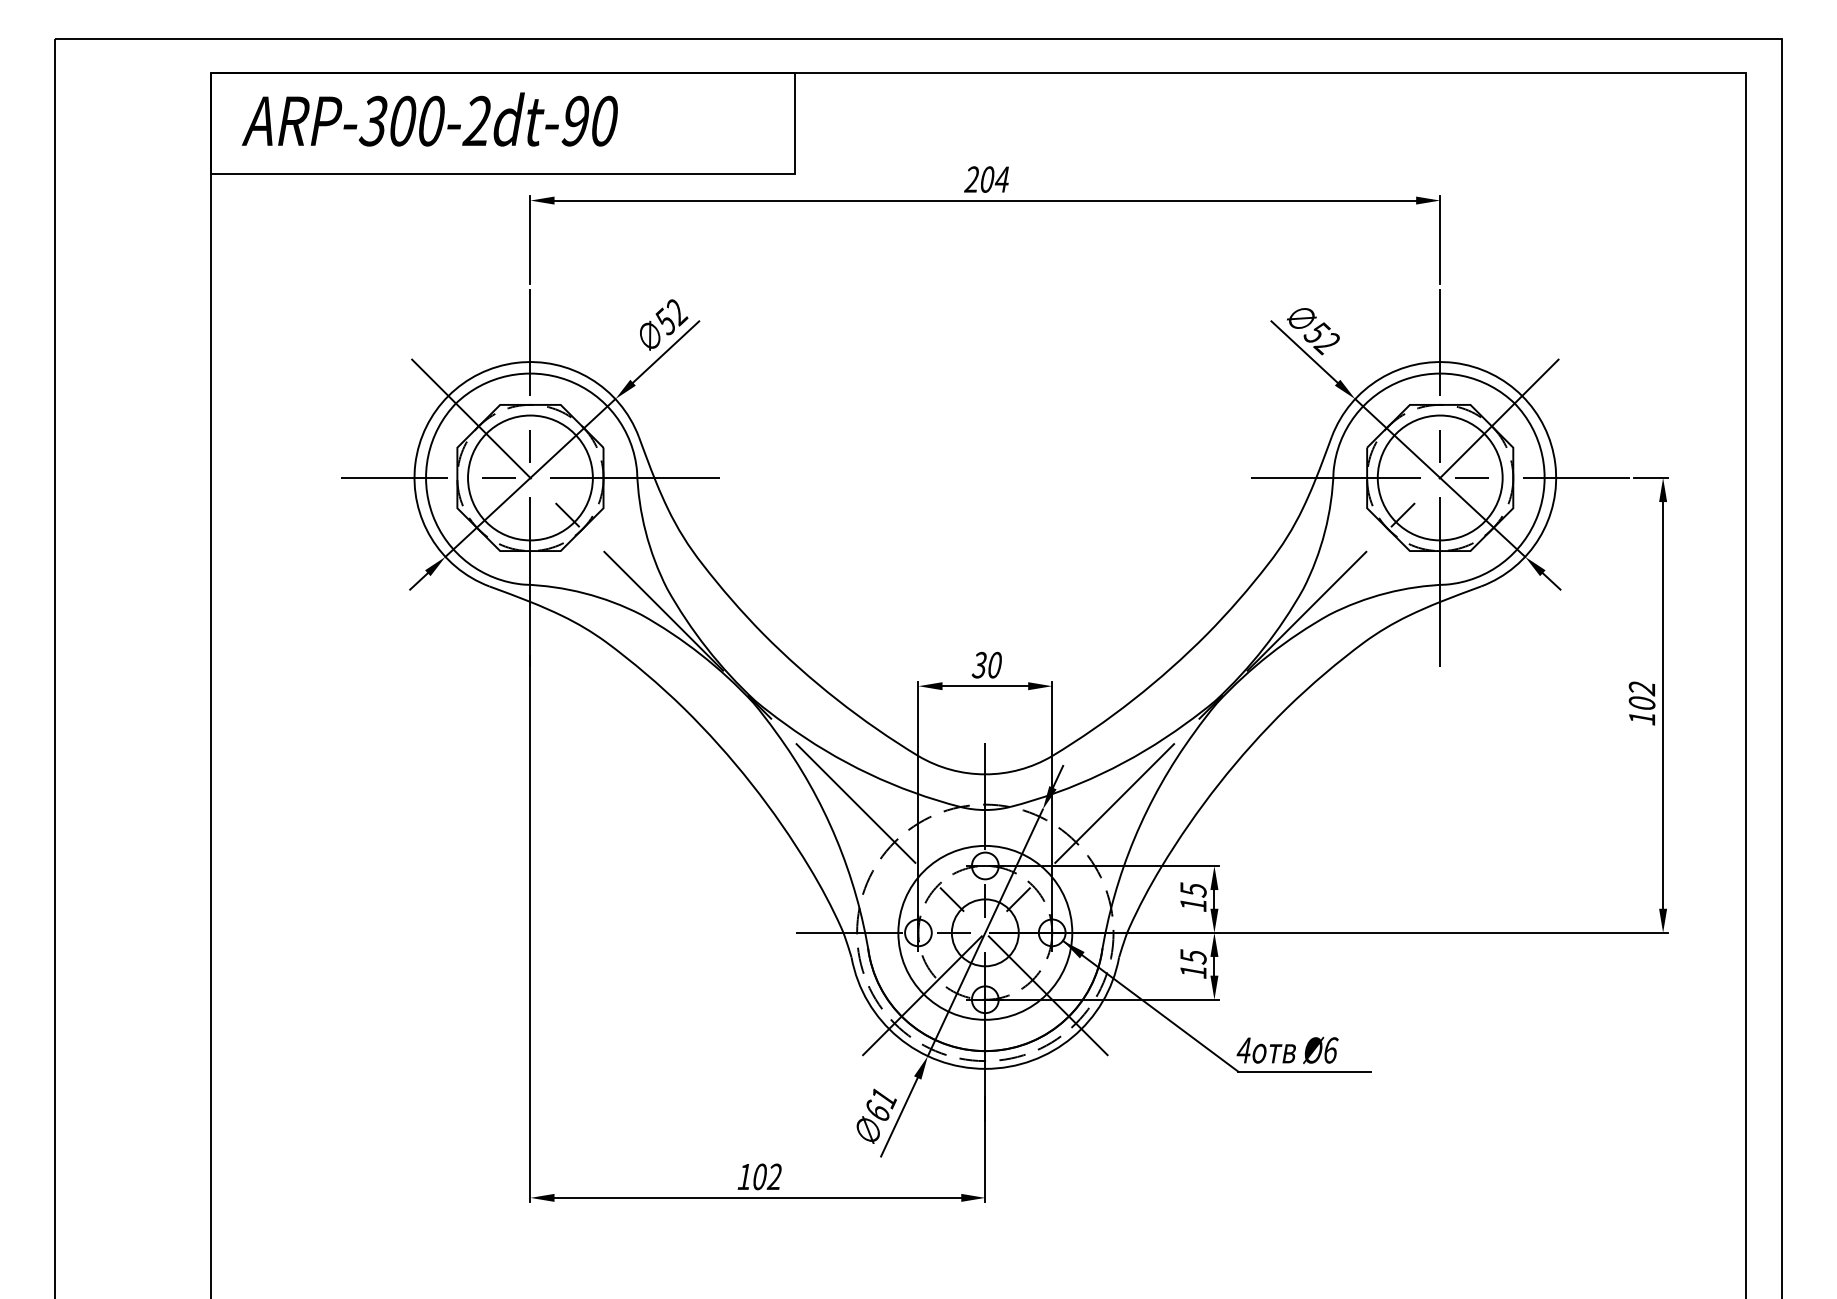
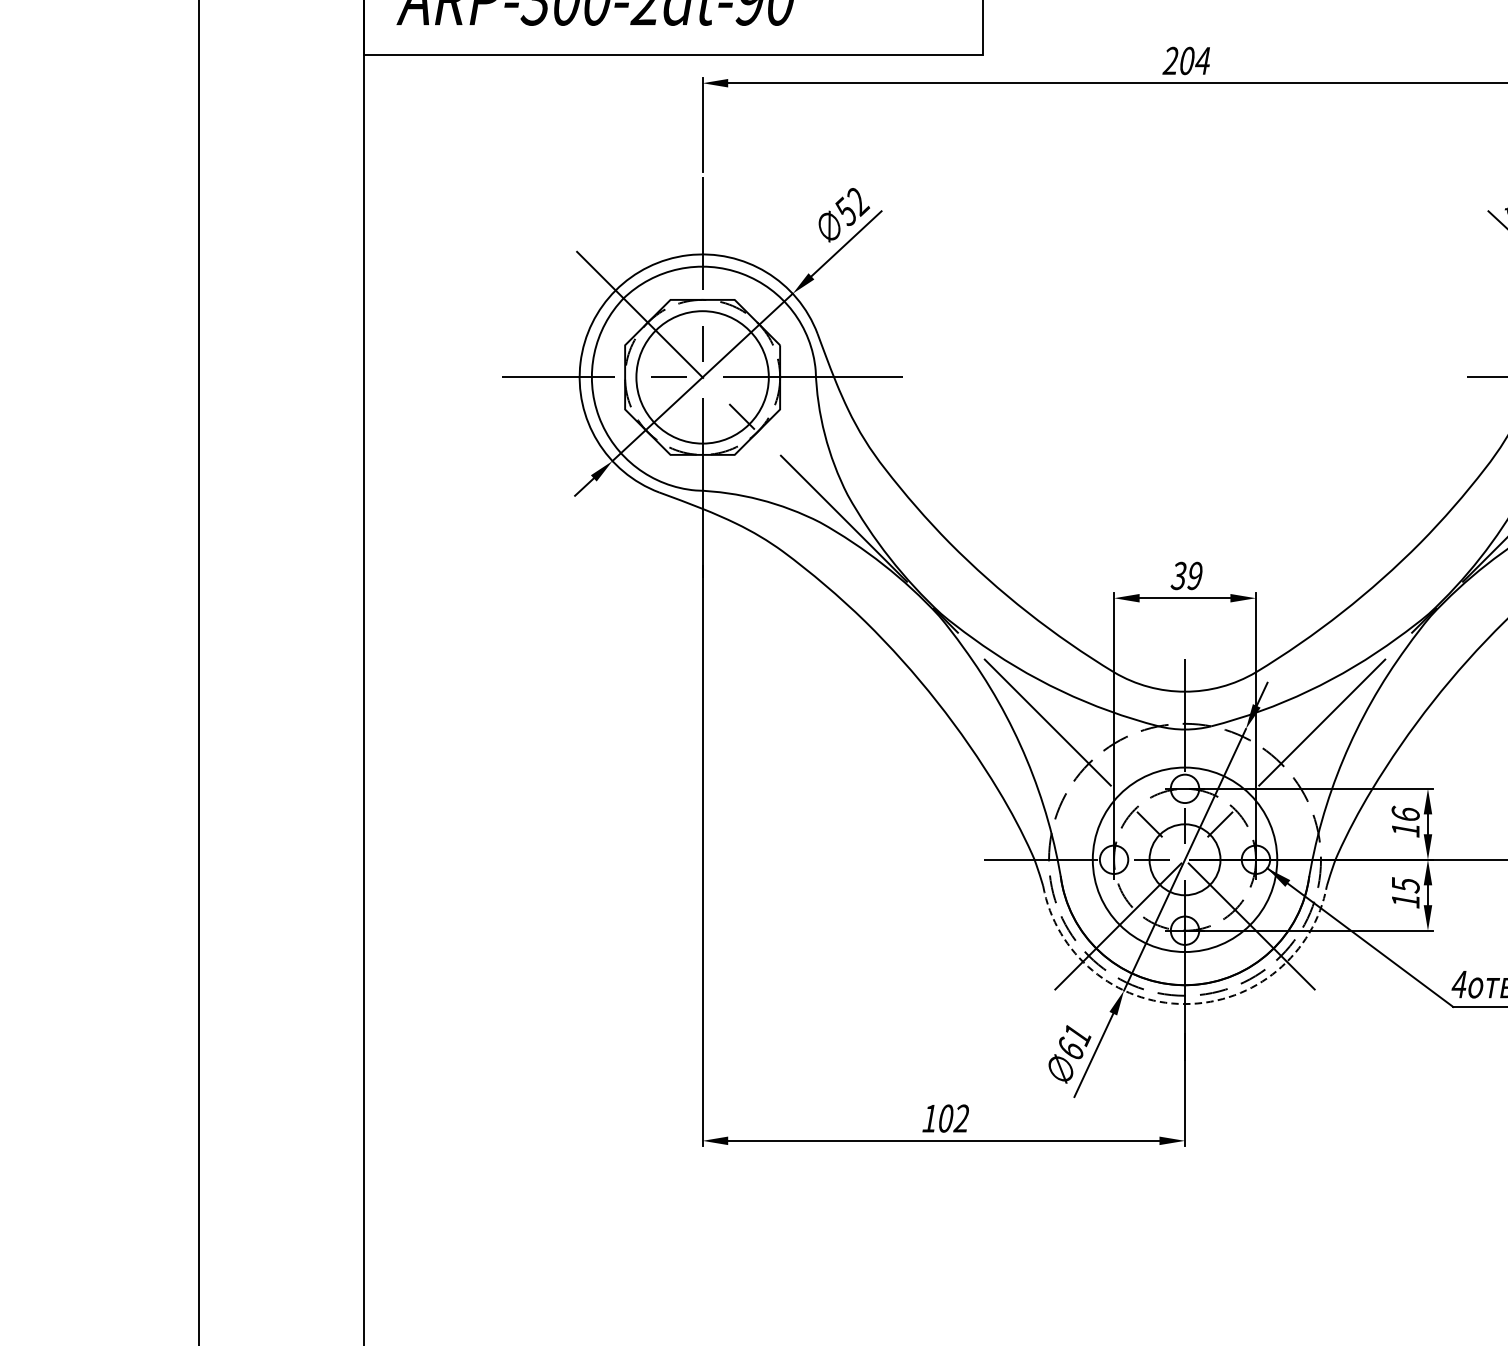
text: (994, 665) -> (1194, 576), 30 -> 39
text: (1193, 889) -> (1405, 813), 15 -> 16
arc: (985, 1068) -> (1185, 1003), solid -> dashed

